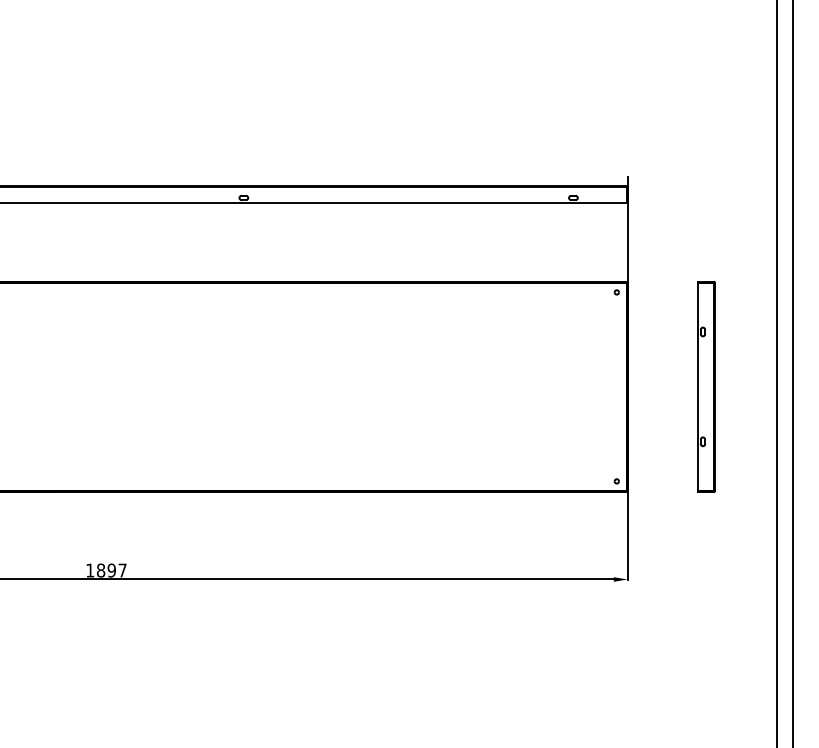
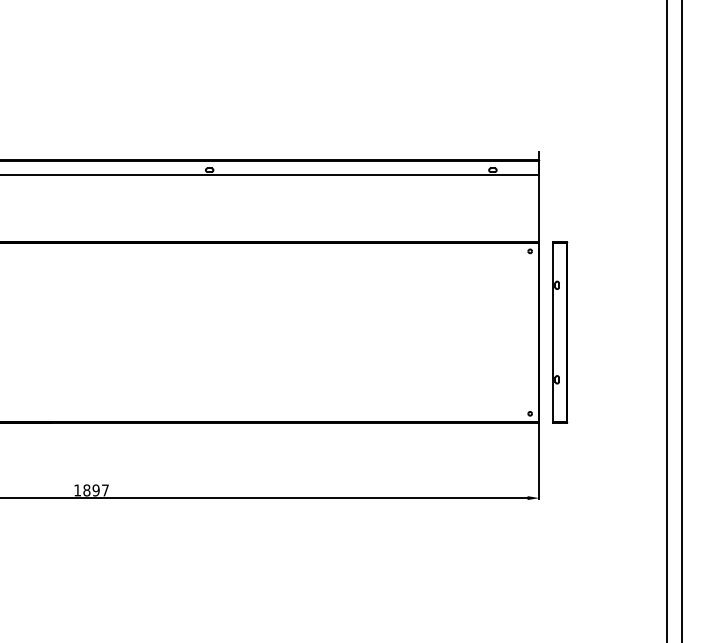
part: (706, 386) -> (560, 332), moved

